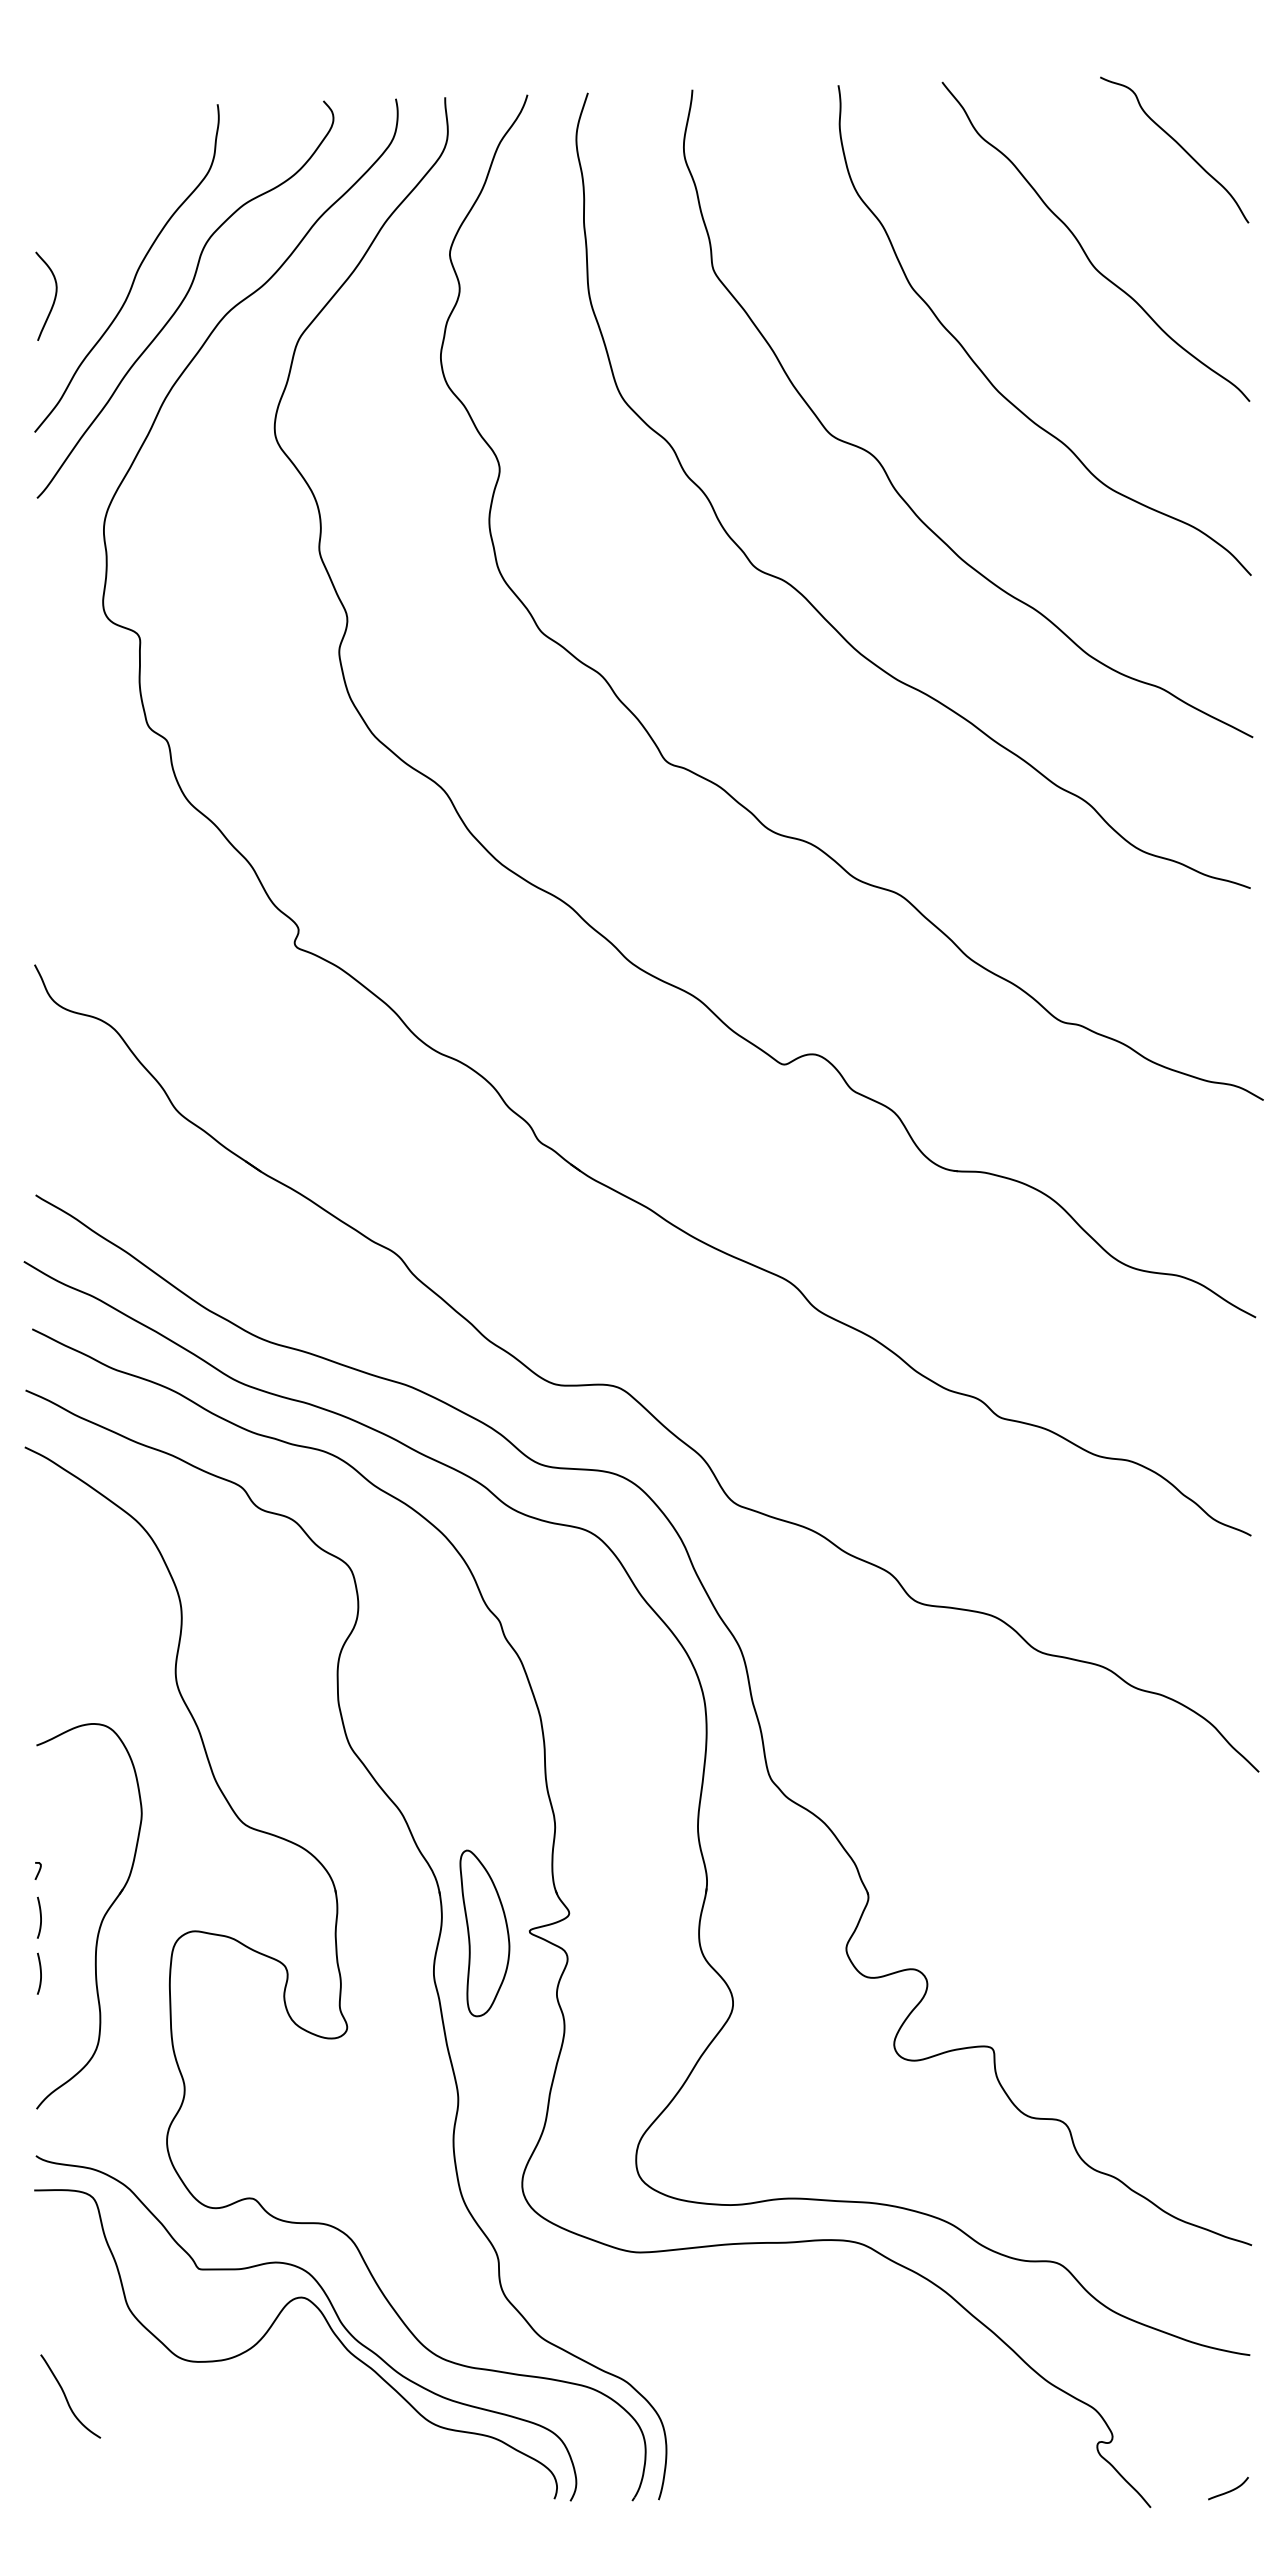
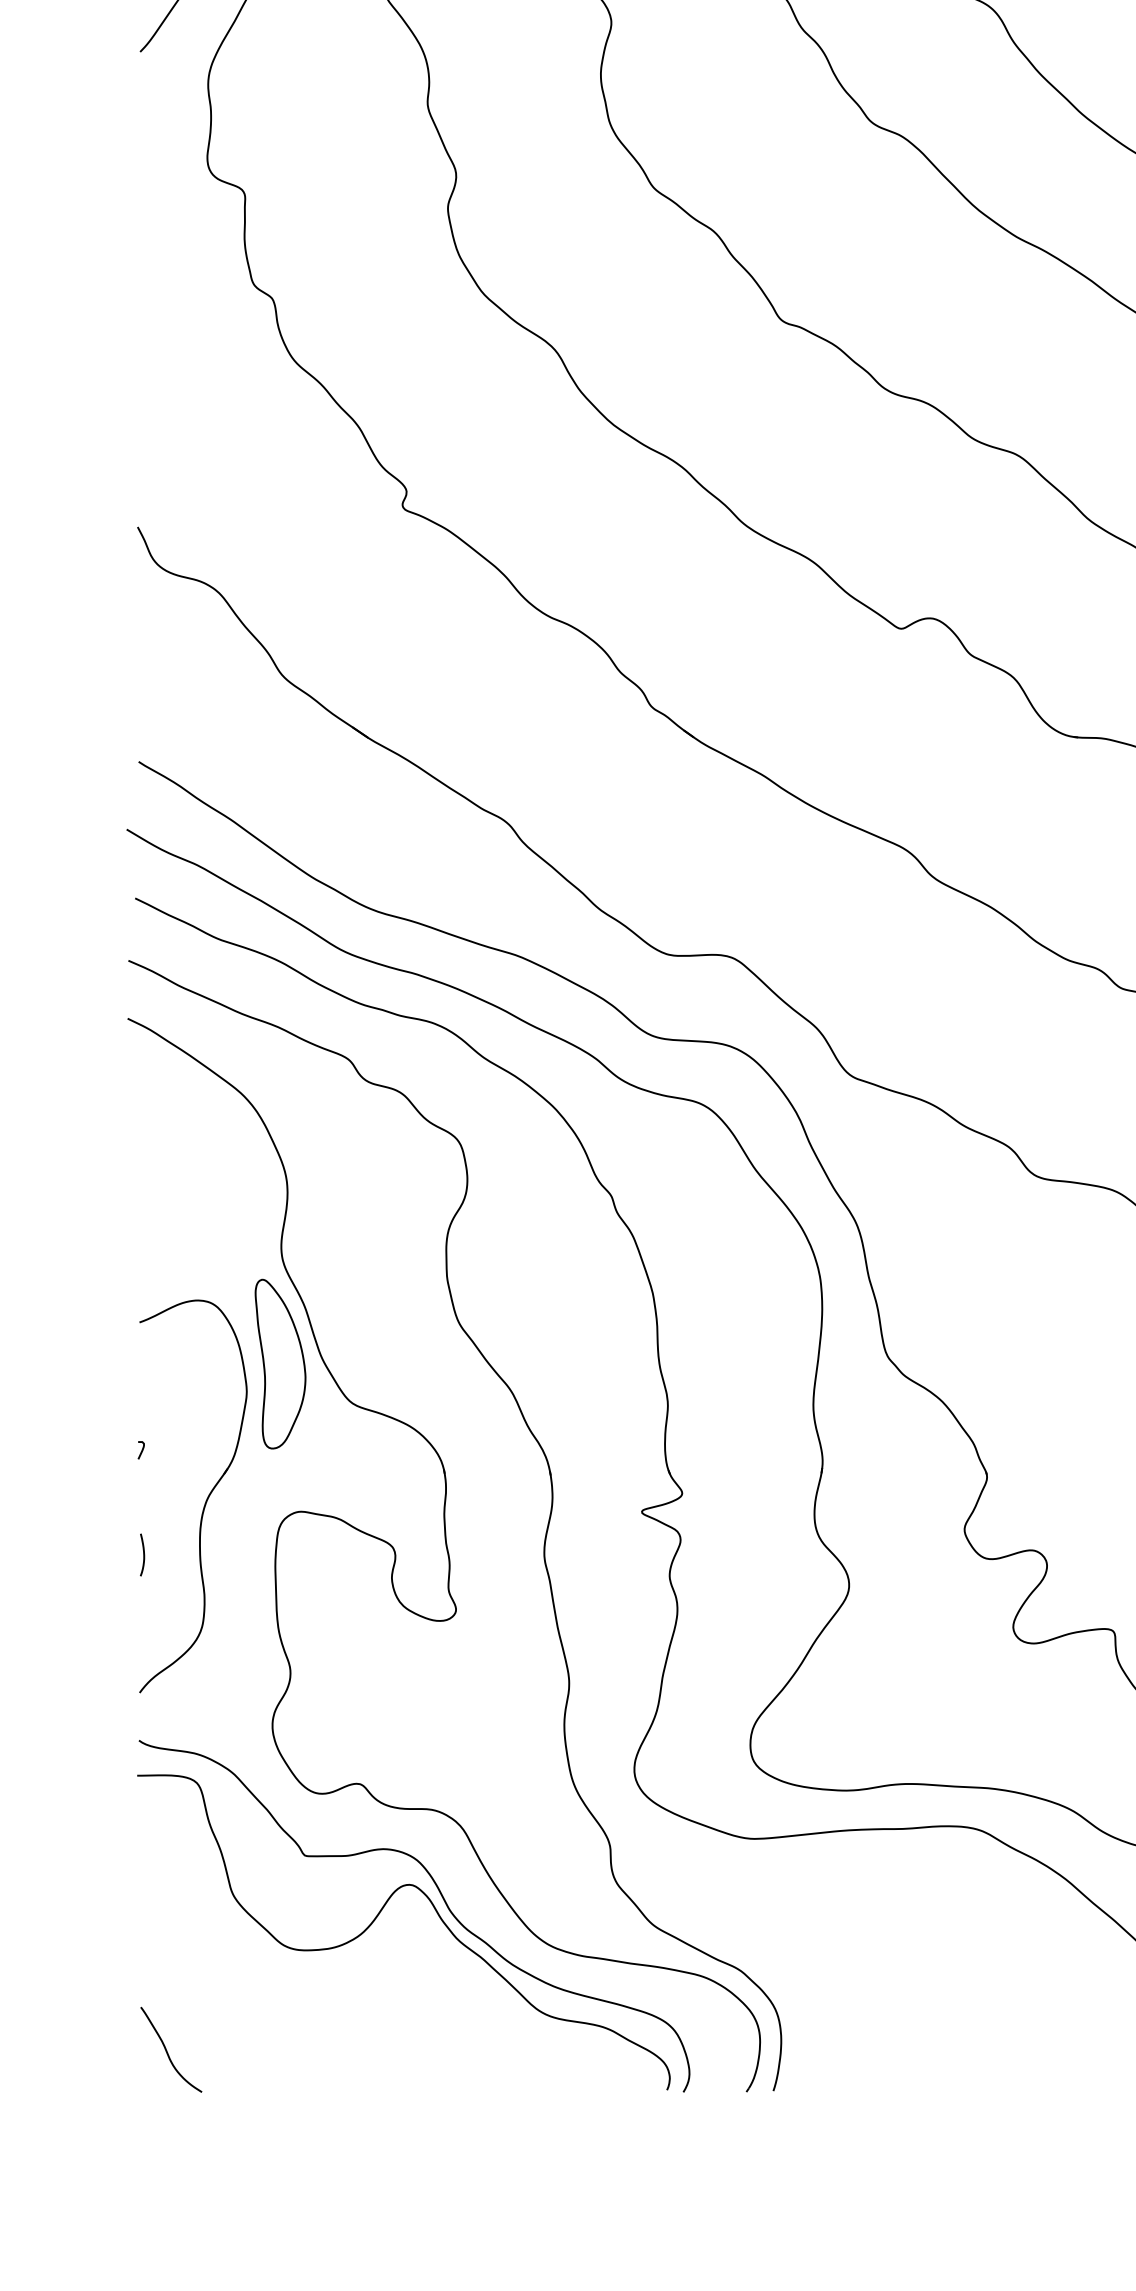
curve: (40, 1917) -> (143, 1497), removed
part: (484, 1933) -> (280, 1364), moved
curve: (67, 2398) -> (168, 2051), moved

